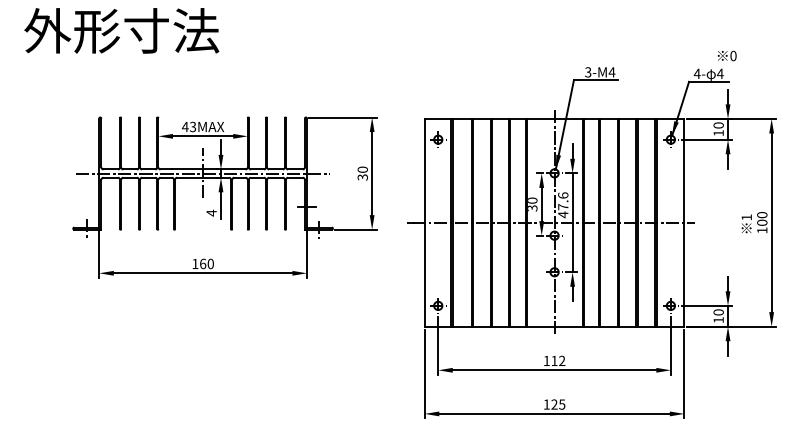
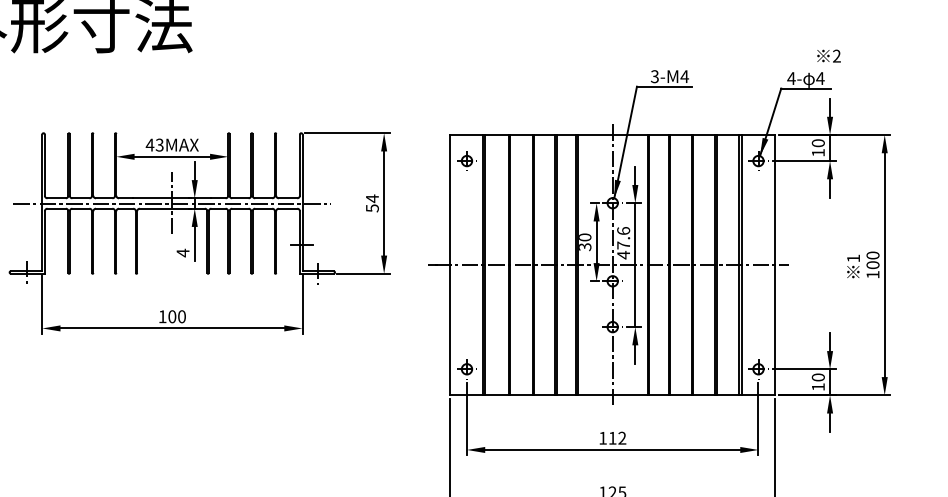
text: (733, 56) -> (836, 56), 0 -> 2
text: (362, 173) -> (372, 203), 30 -> 54
text: (203, 263) -> (172, 316), 160 -> 100

